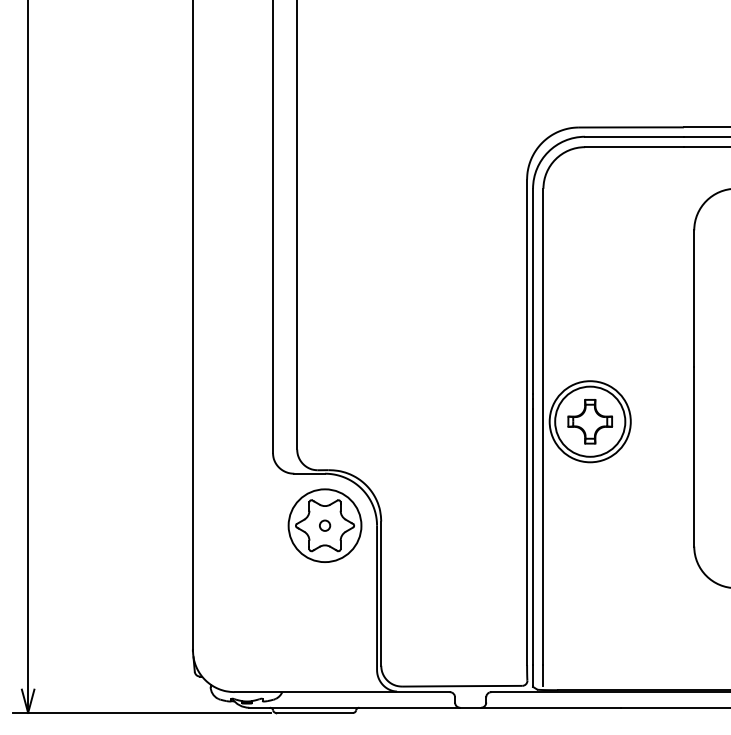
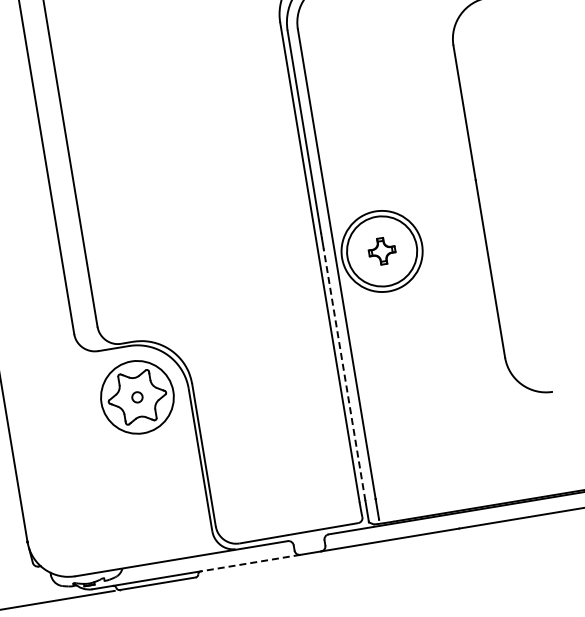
part: (590, 421) -> (382, 251), size x0.6
line: (533, 537) -> (345, 374), solid -> dashed
line: (409, 707) -> (250, 562), solid -> dashed

